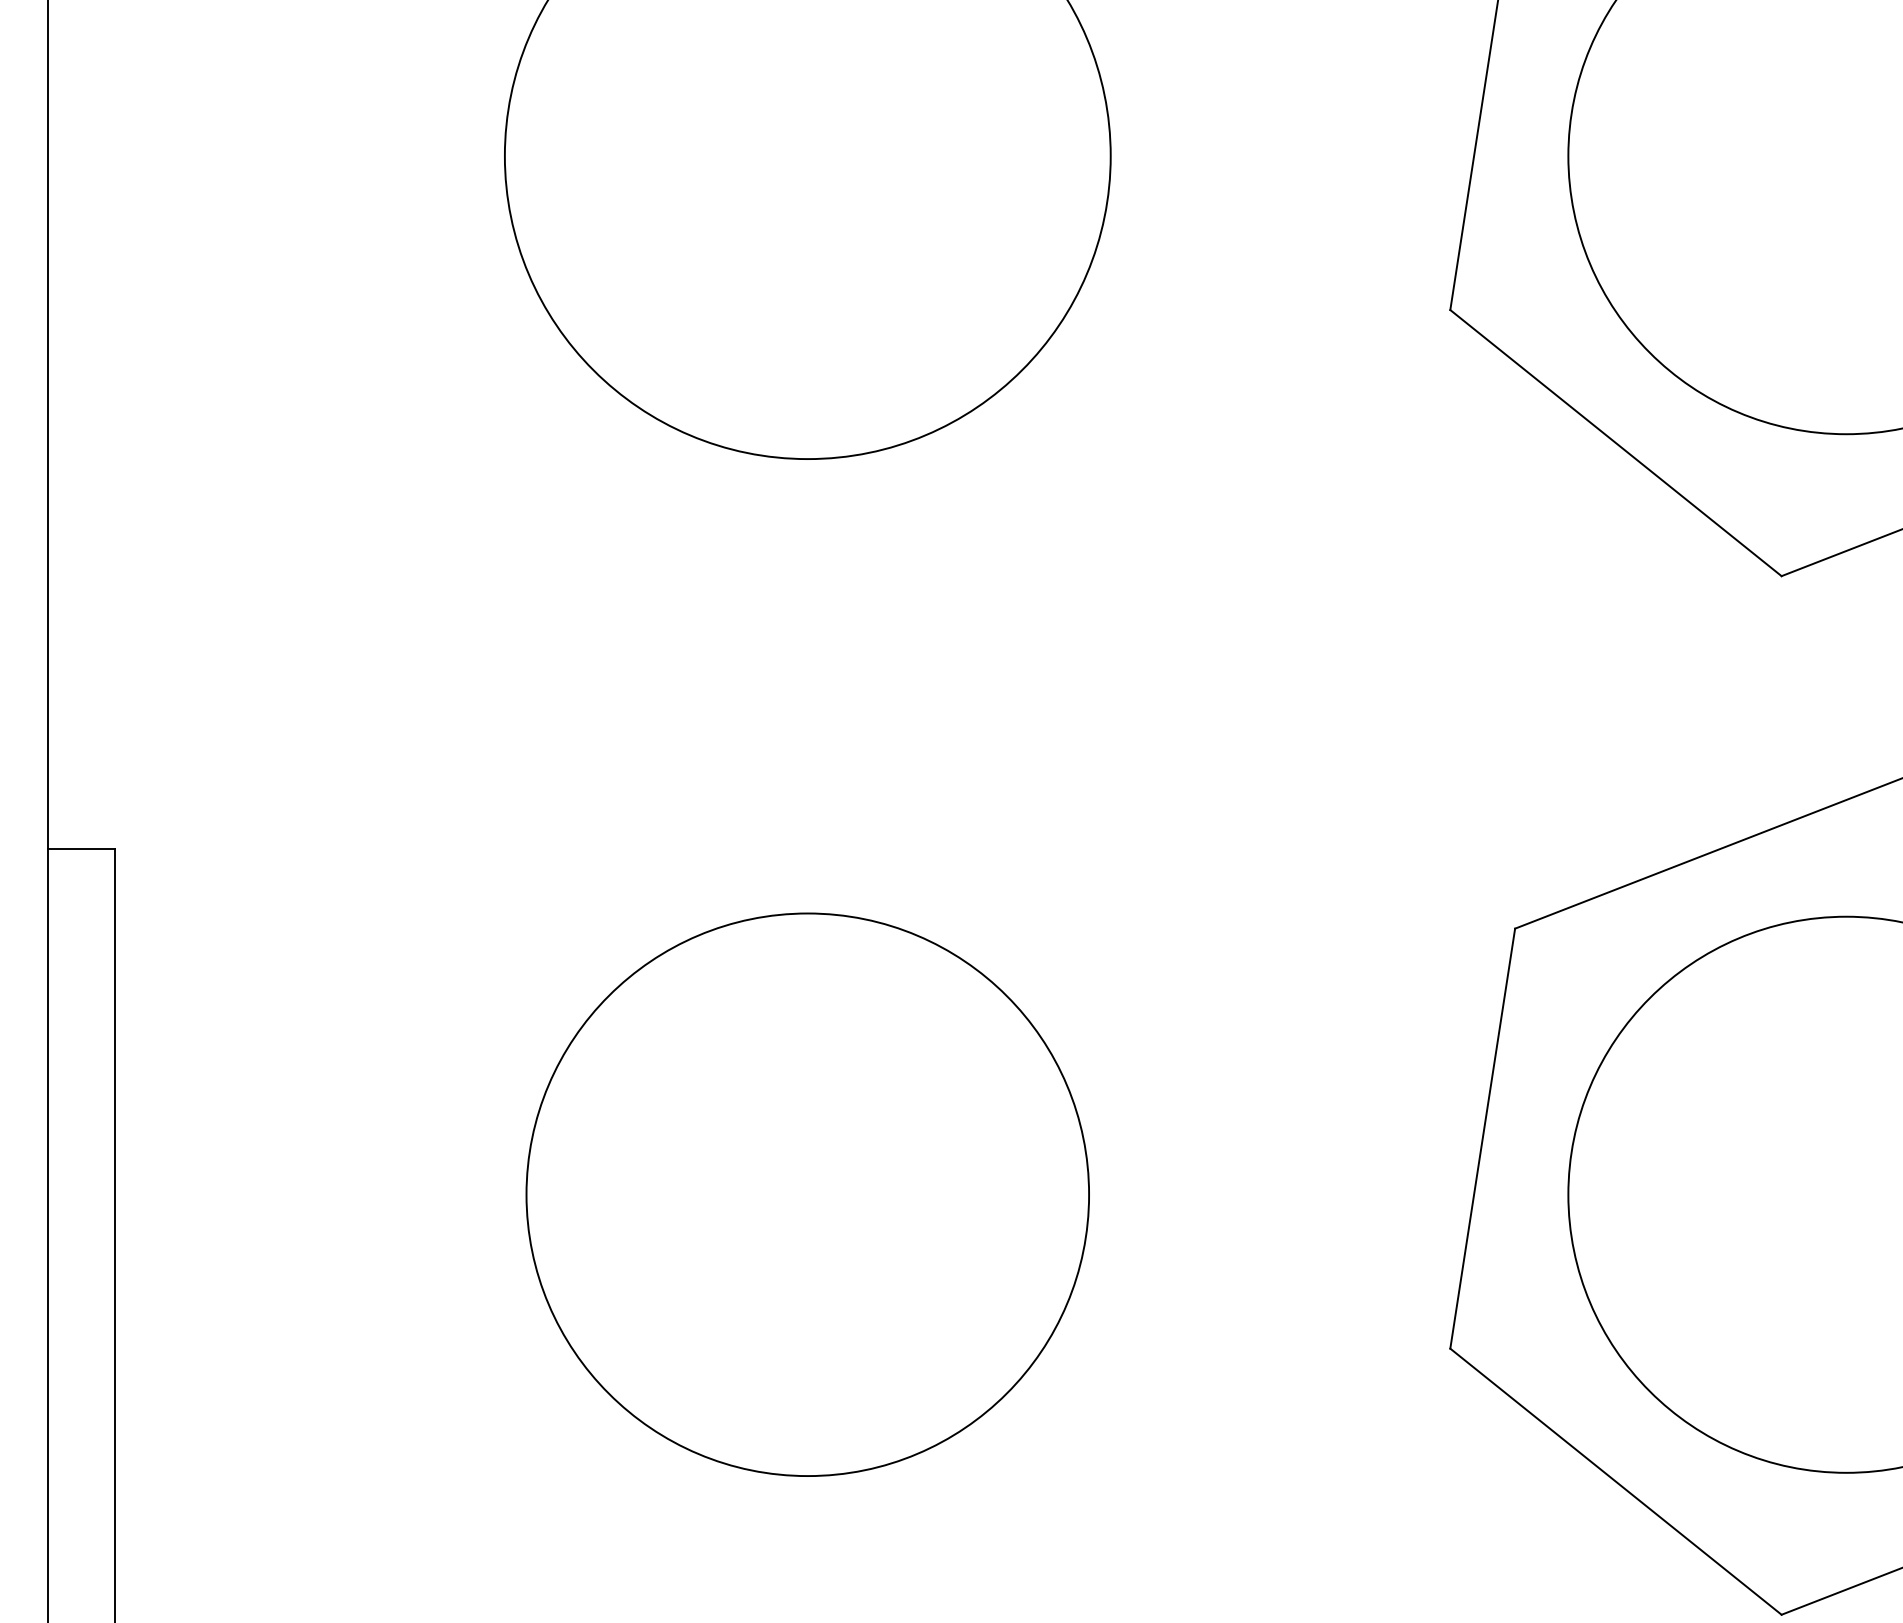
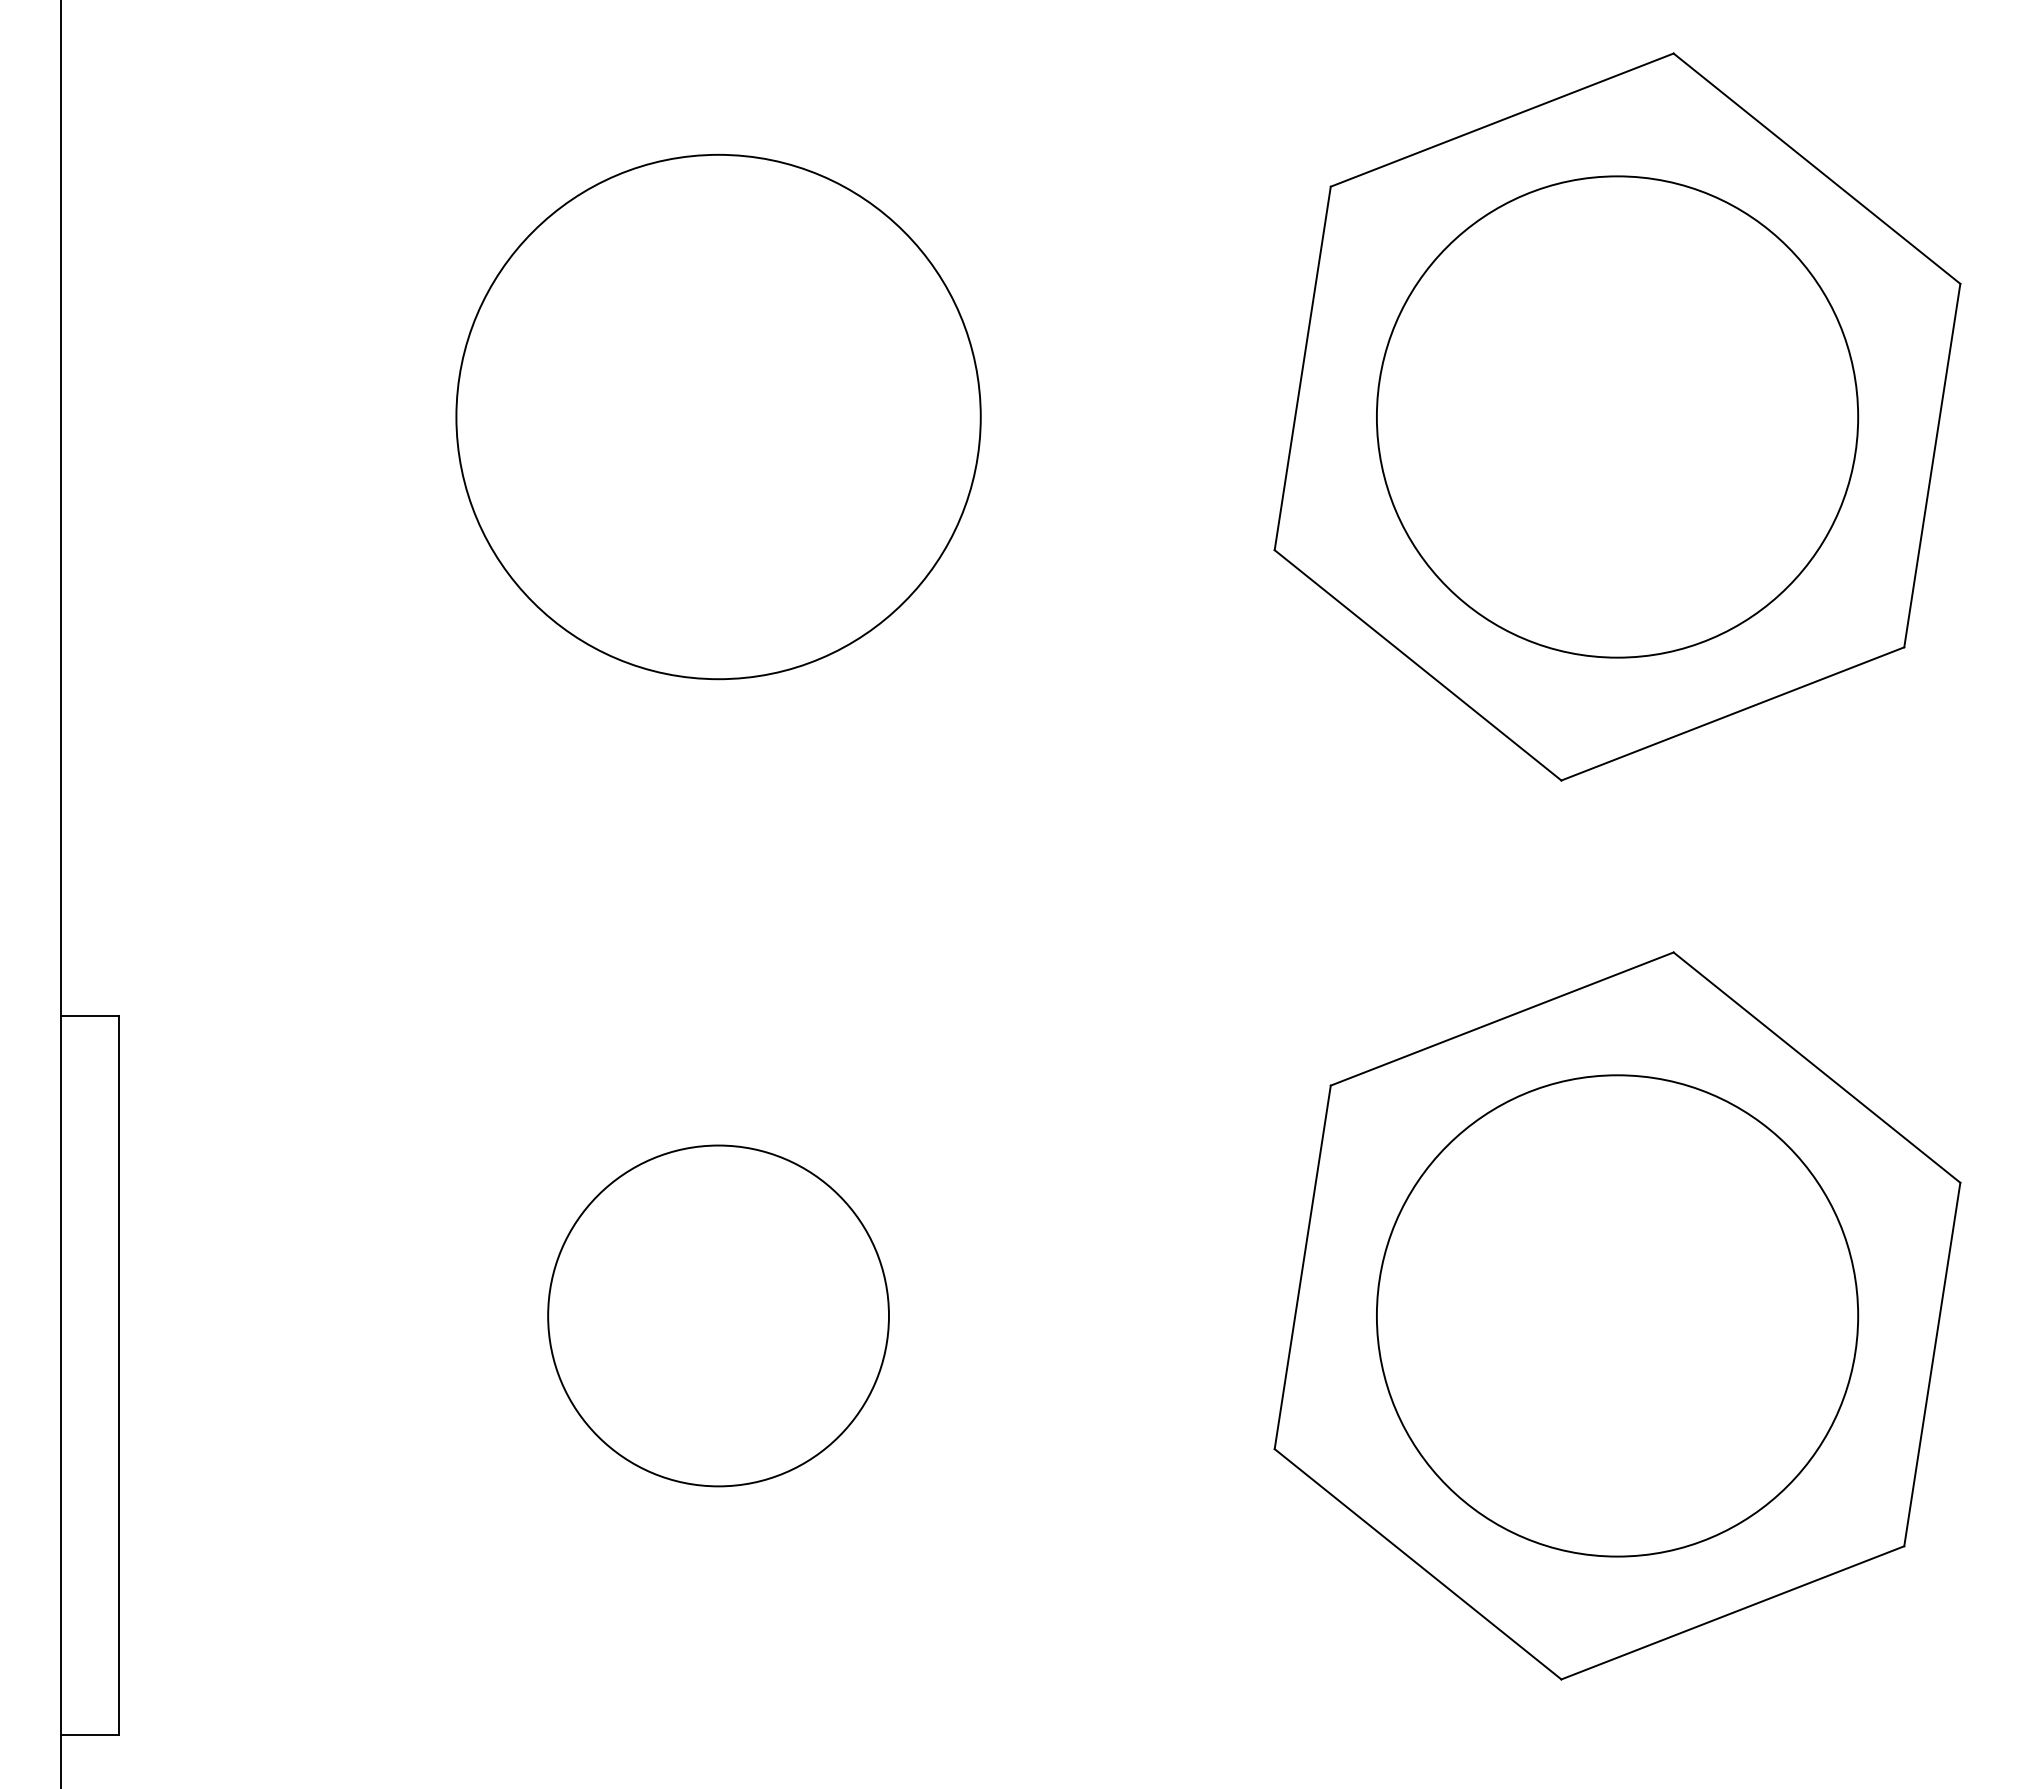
circle: (807, 1194) -> (718, 1315), size x0.7

